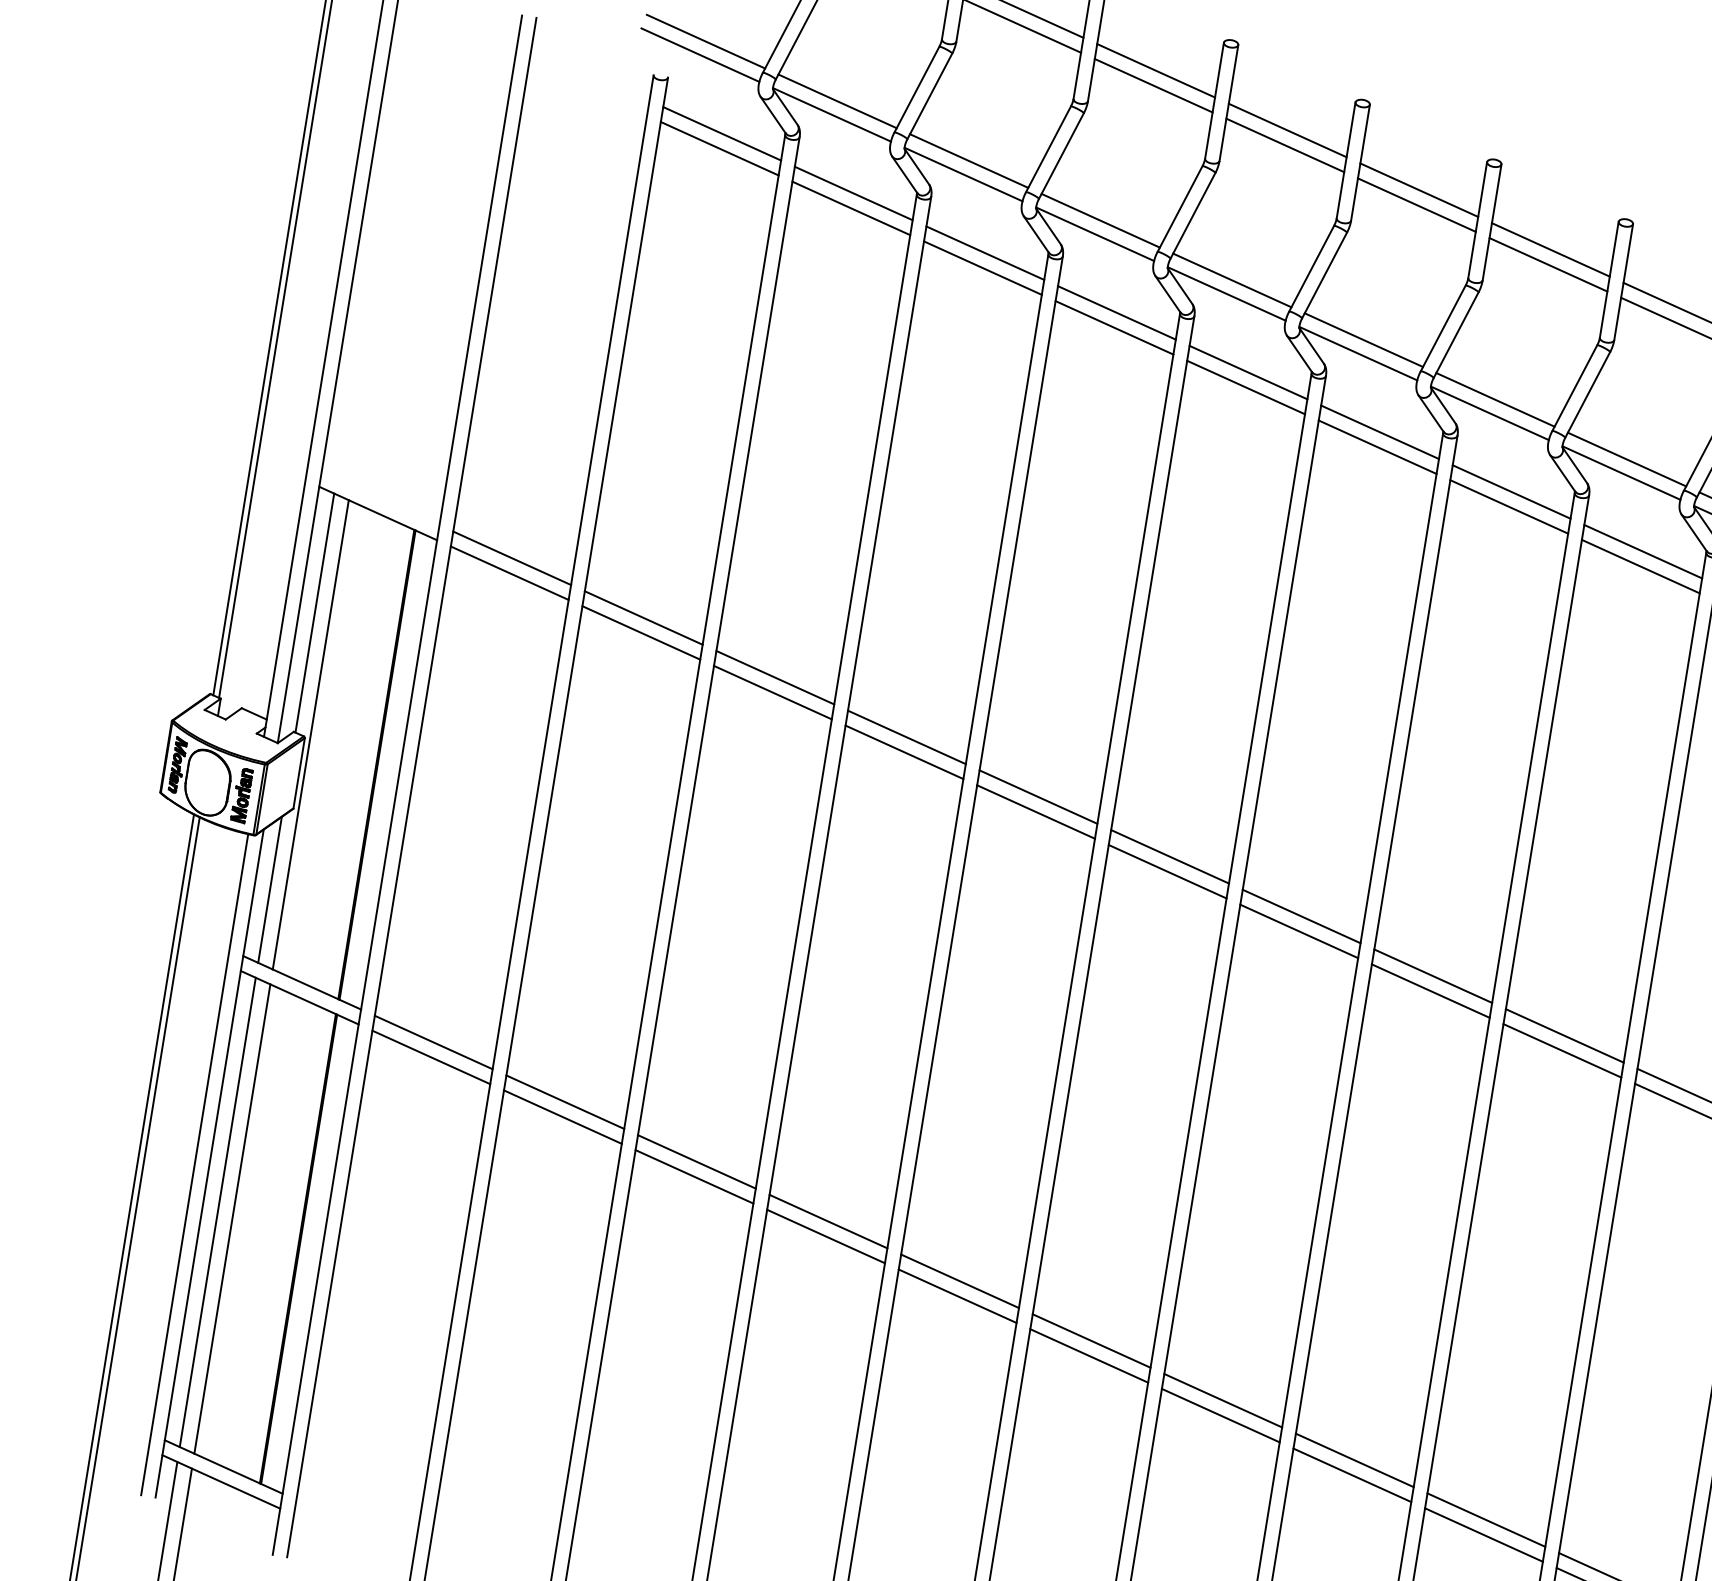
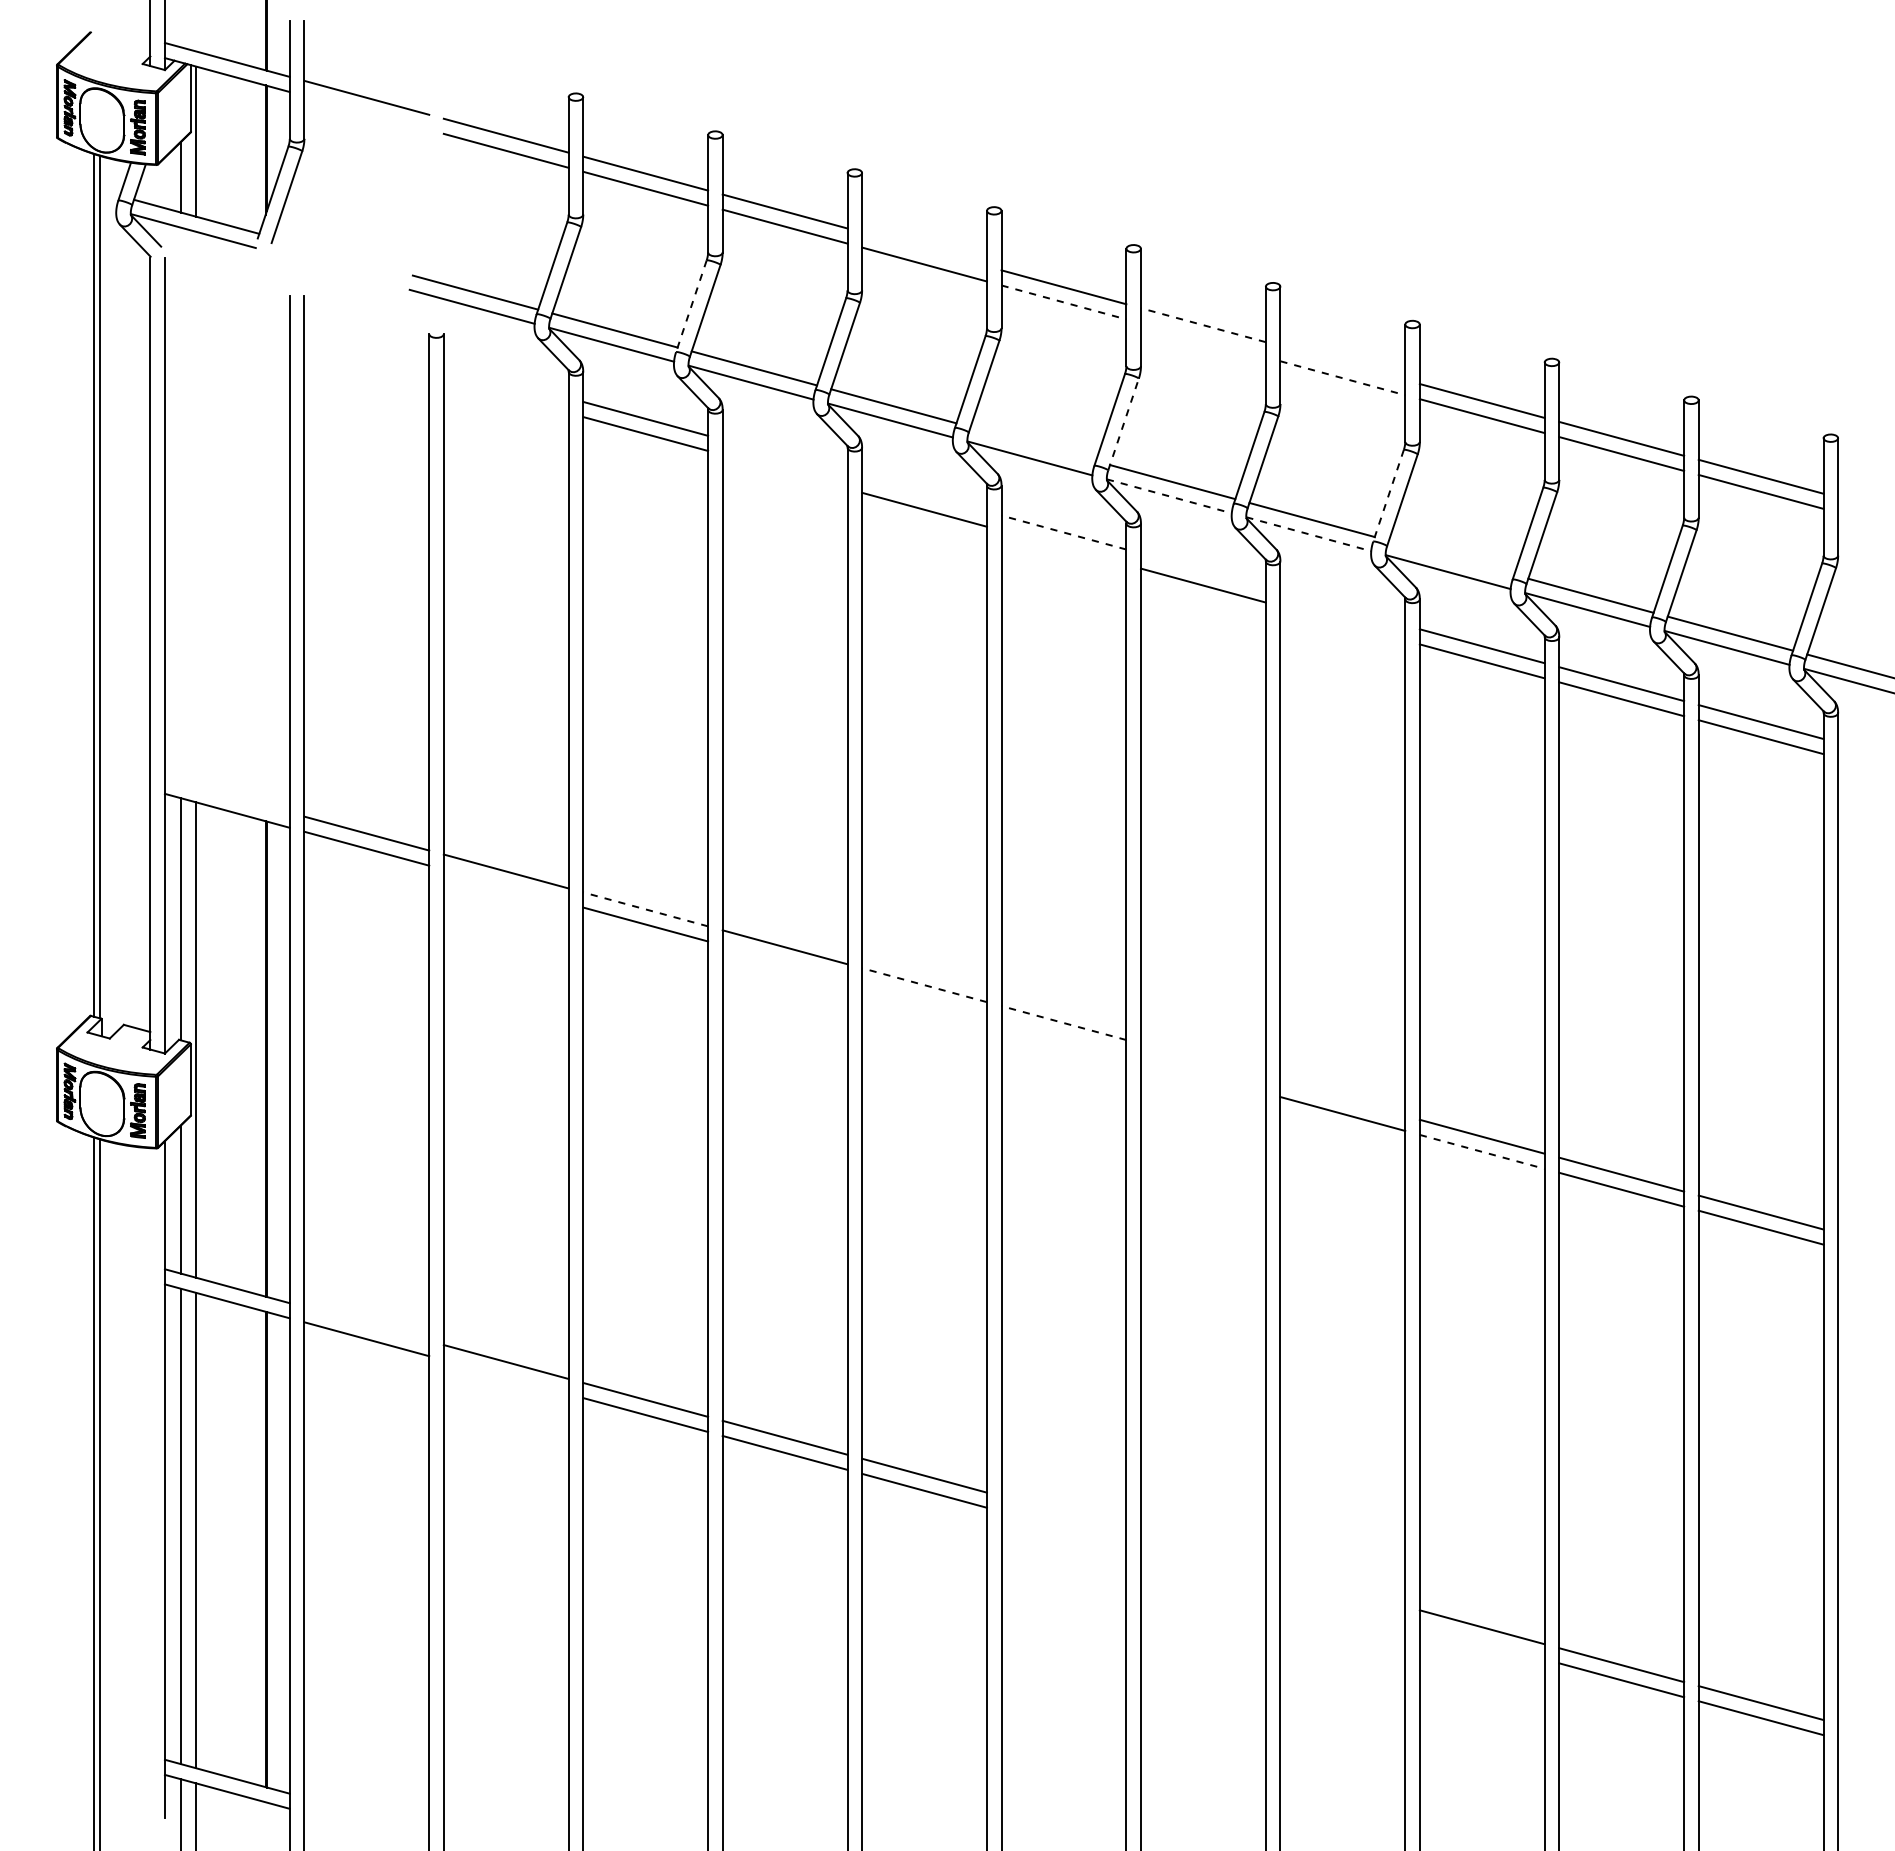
line: (1156, 70) -> (924, 249), removed
line: (916, 89) -> (691, 306), solid -> dashed
line: (721, 133) -> (505, 380), removed
line: (1284, 145) -> (1063, 302), solid -> dashed
line: (718, 148) -> (505, 396), removed
line: (1419, 190) -> (1203, 325), solid -> dashed
line: (1415, 205) -> (1202, 340), removed
line: (1550, 250) -> (1342, 363), removed
line: (984, 252) -> (784, 456), removed
line: (1548, 265) -> (1342, 378), solid -> dashed
line: (982, 267) -> (784, 471), removed
line: (1324, 275) -> (1123, 424), solid -> dashed
line: (1231, 280) -> (1032, 444), removed
line: (1116, 312) -> (924, 494), removed
line: (1358, 353) -> (1169, 496), solid -> dashed
line: (1248, 372) -> (1063, 532), solid -> dashed
line: (1245, 387) -> (1063, 547), removed
line: (1574, 388) -> (1388, 496), solid -> dashed
line: (1489, 413) -> (1308, 534), solid -> dashed
line: (1379, 432) -> (1202, 570), removed
line: (1627, 459) -> (1451, 557), removed
line: (1511, 492) -> (1342, 608), removed
line: (1508, 506) -> (1342, 623), removed
line: (640, 632) -> (505, 886), removed
line: (775, 677) -> (645, 909), solid -> dashed
line: (903, 752) -> (784, 962), removed
line: (1038, 797) -> (924, 985), solid -> dashed
line: (1036, 812) -> (924, 1000), removed
line: (1169, 857) -> (1063, 1023), solid -> dashed
line: (1167, 871) -> (1063, 1038), removed
line: (1300, 915) -> (1202, 1060), removed
line: (1298, 931) -> (1202, 1076), removed
line: (1432, 975) -> (1342, 1098), removed
line: (433, 1042) -> (366, 1324), removed
line: (1562, 1050) -> (1482, 1151), solid -> dashed
line: (562, 1117) -> (505, 1377), removed
line: (194, 1164) -> (150, 1482), removed
line: (1091, 1340) -> (1063, 1513), removed
line: (1088, 1355) -> (1063, 1528), removed
line: (1222, 1400) -> (1202, 1551), removed
line: (1219, 1415) -> (1202, 1566), removed
line: (1354, 1460) -> (1342, 1589), removed
line: (1352, 1475) -> (1342, 1604), removed
line: (1483, 1535) -> (1481, 1642), removed

